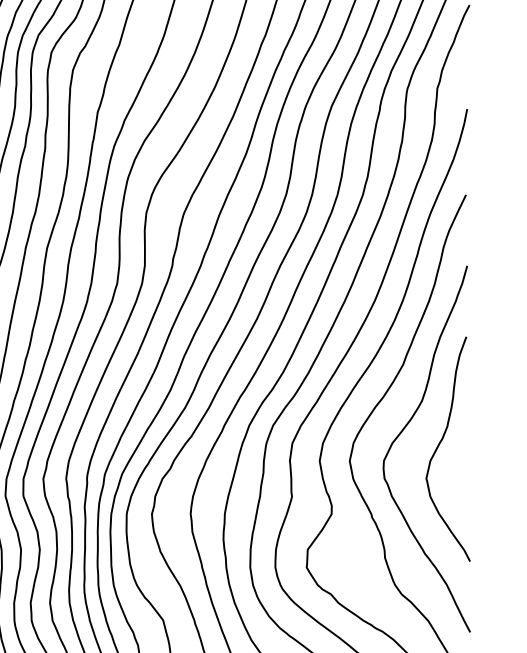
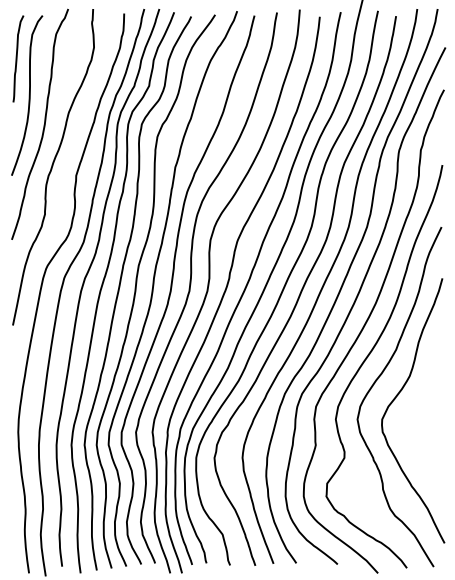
curve: (440, 444) -> (423, 407), removed

